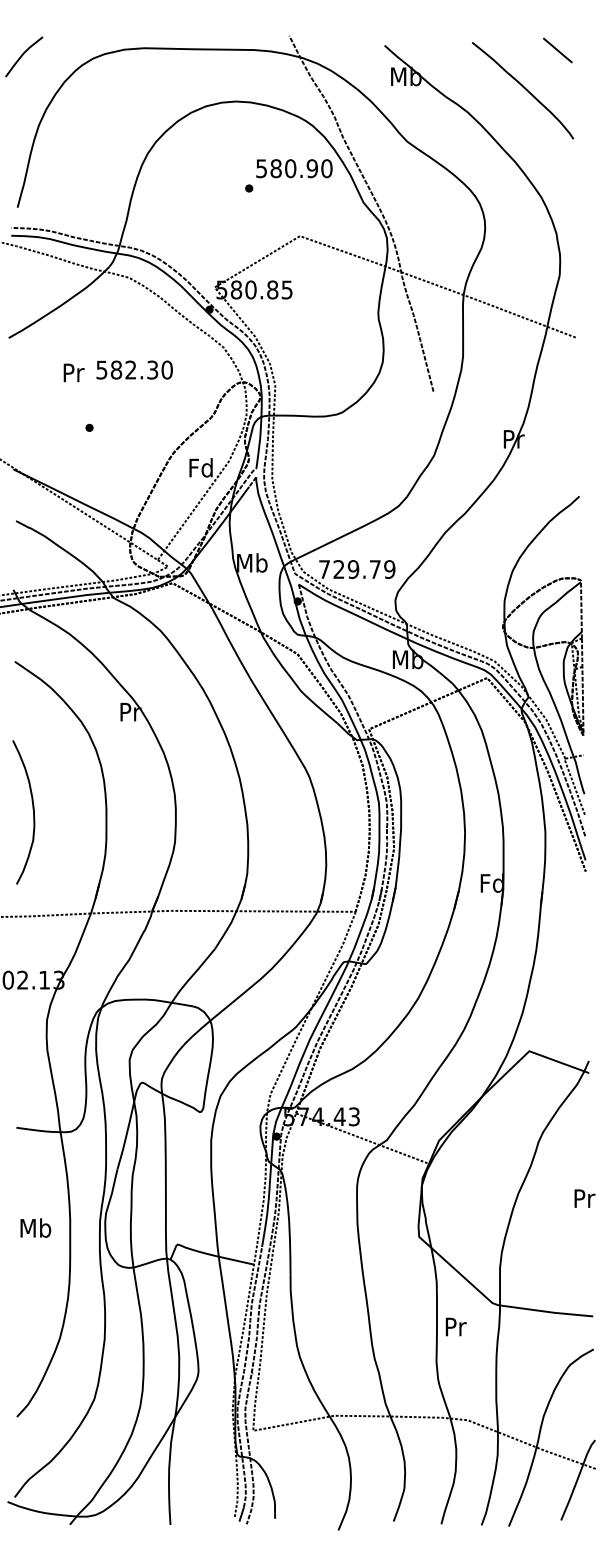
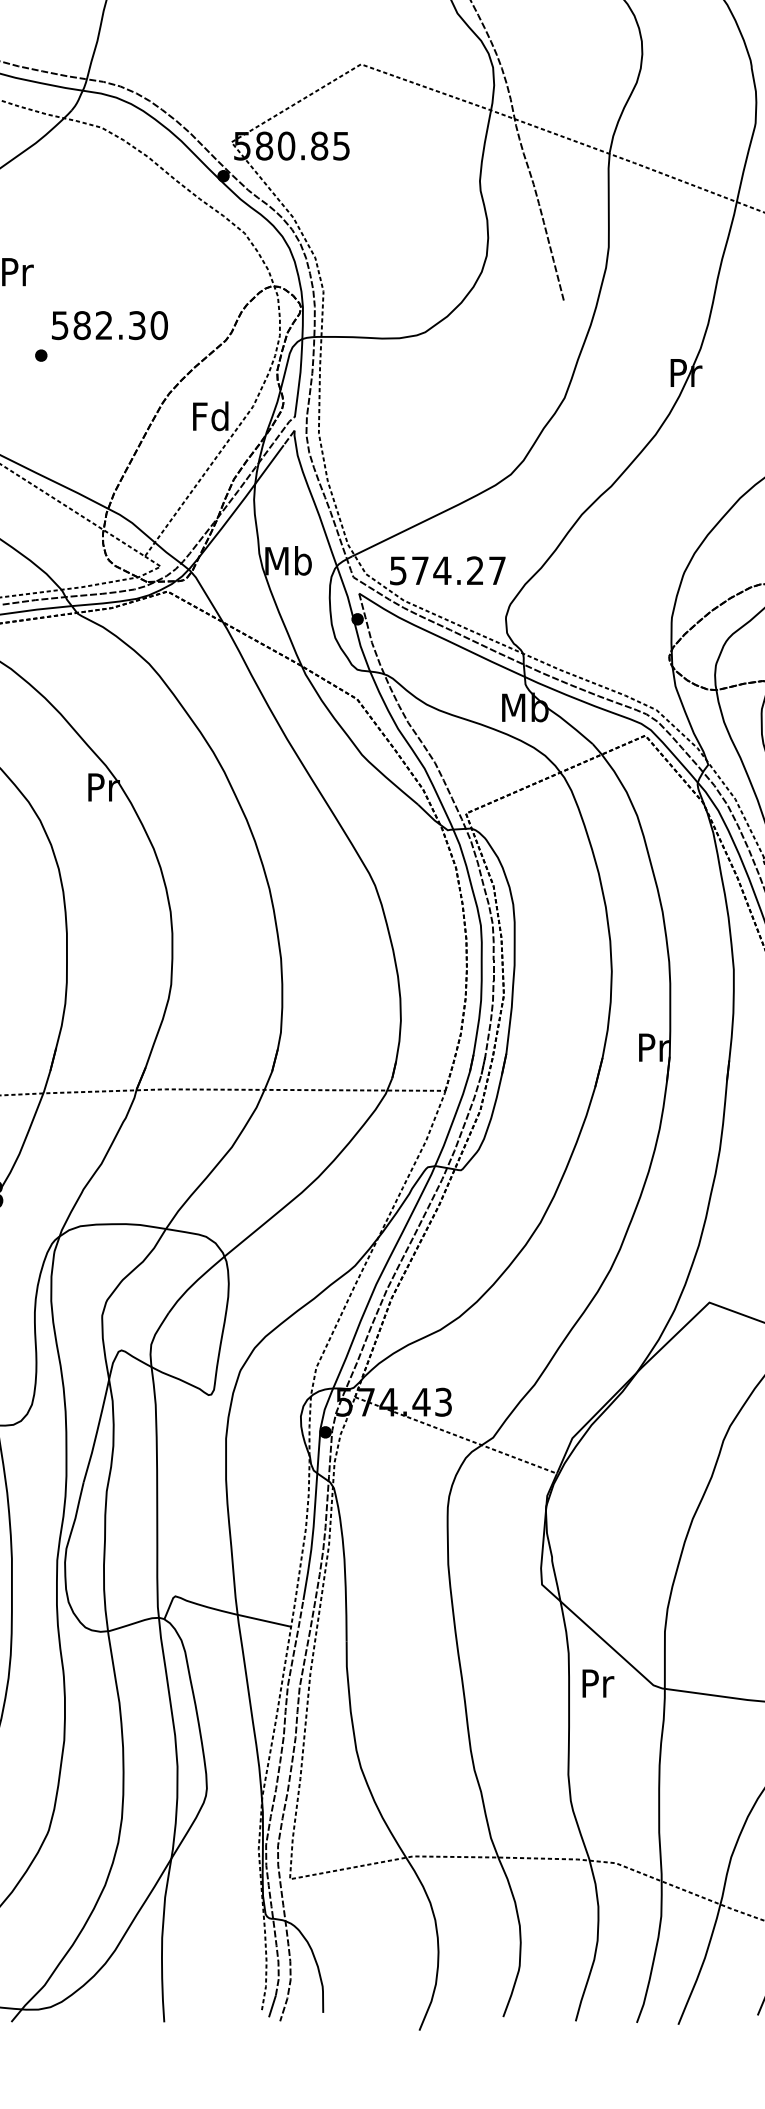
text: (134, 369) -> (109, 324), moved
text: (357, 569) -> (448, 570), 729.79 -> 574.27
text: (491, 882) -> (651, 1046), Fd -> Pr
text: (455, 1326) -> (597, 1682), moved

